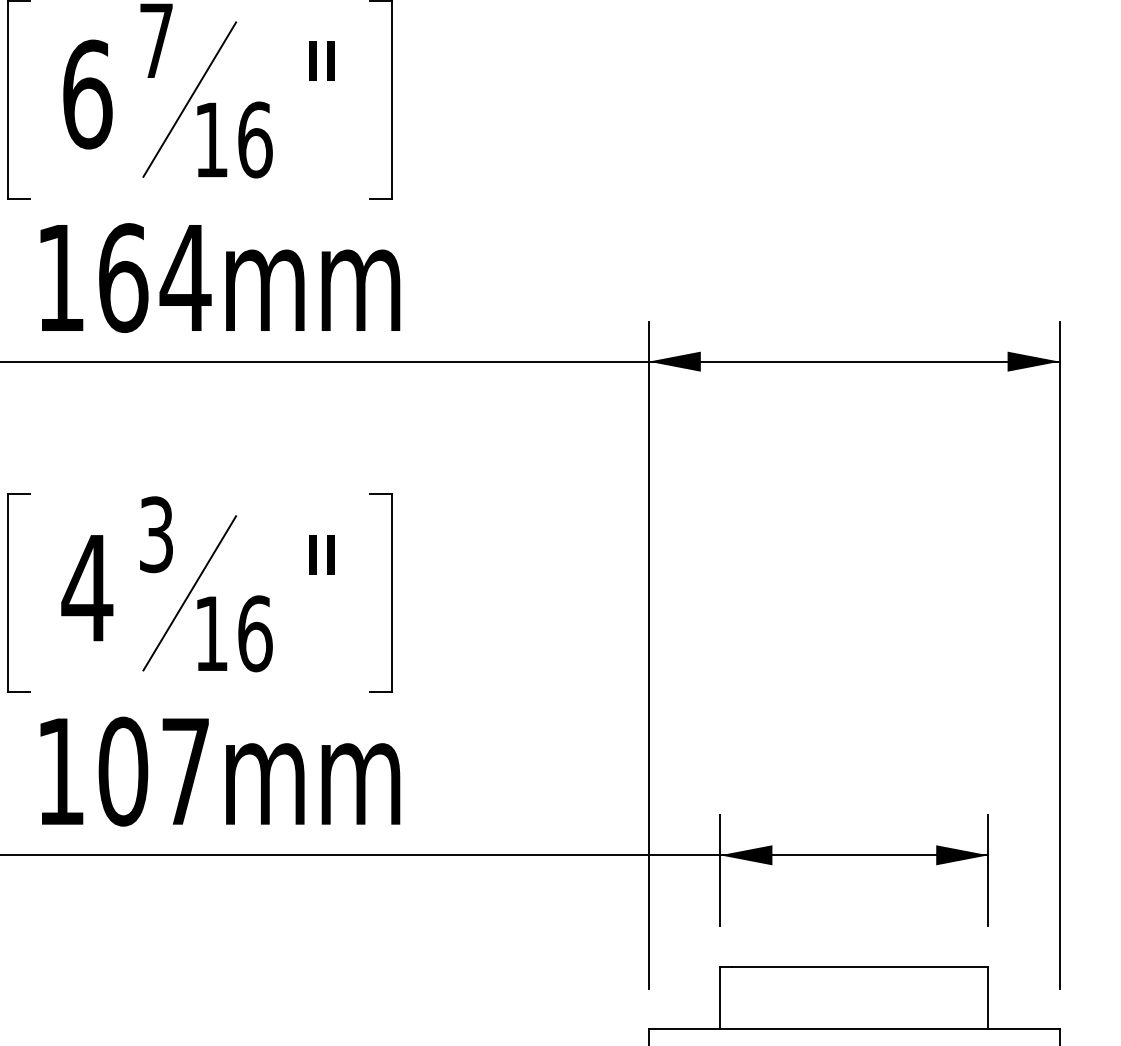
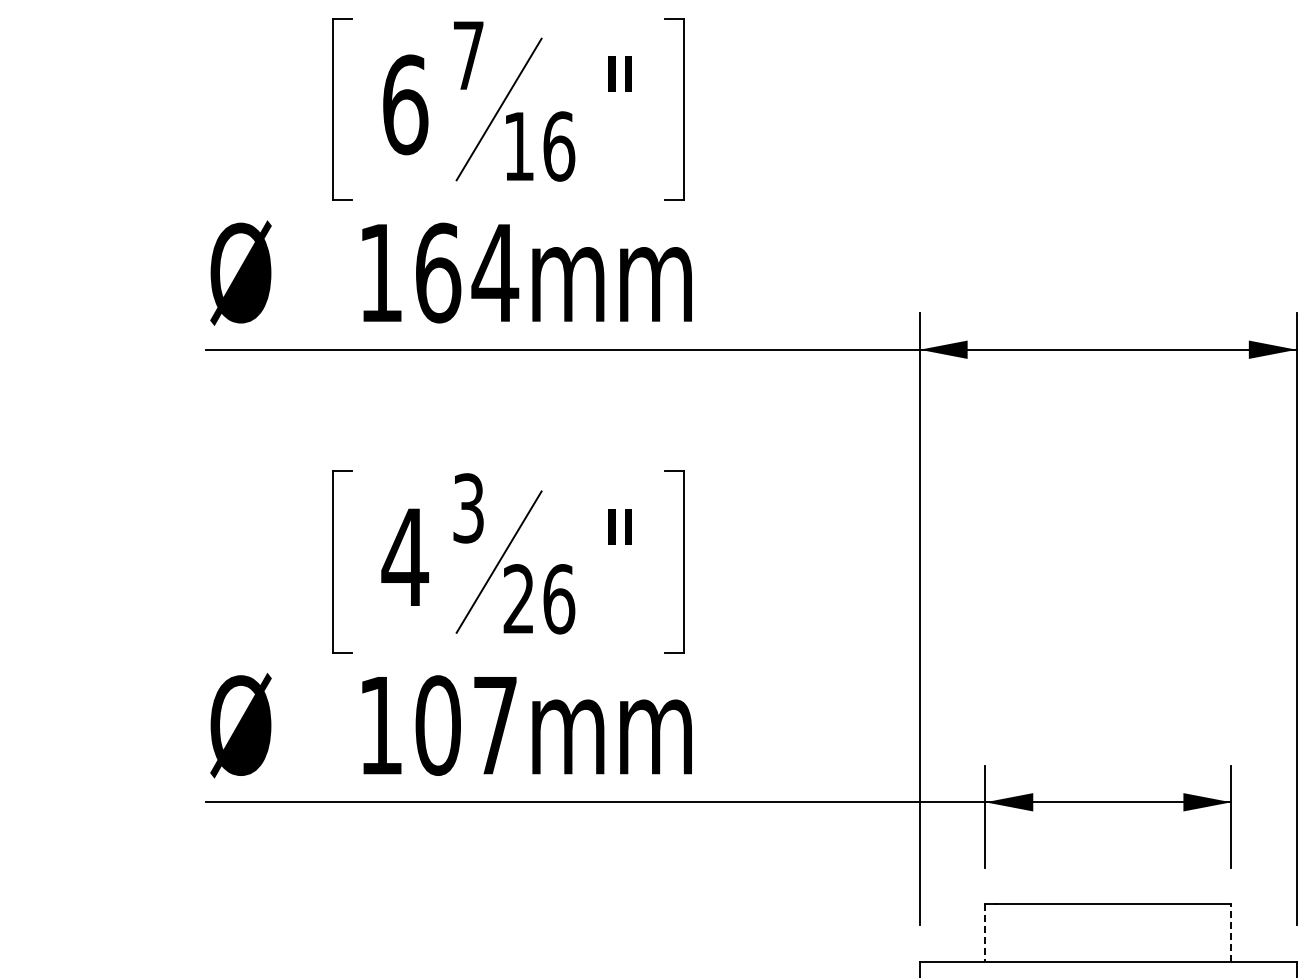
text: (210, 633) -> (518, 598), 16 -> 26
line: (720, 998) -> (985, 933), solid -> dashed
line: (988, 998) -> (1231, 933), solid -> dashed

